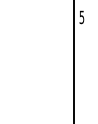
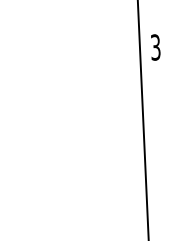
text: (82, 16) -> (156, 45), 5 -> 3

